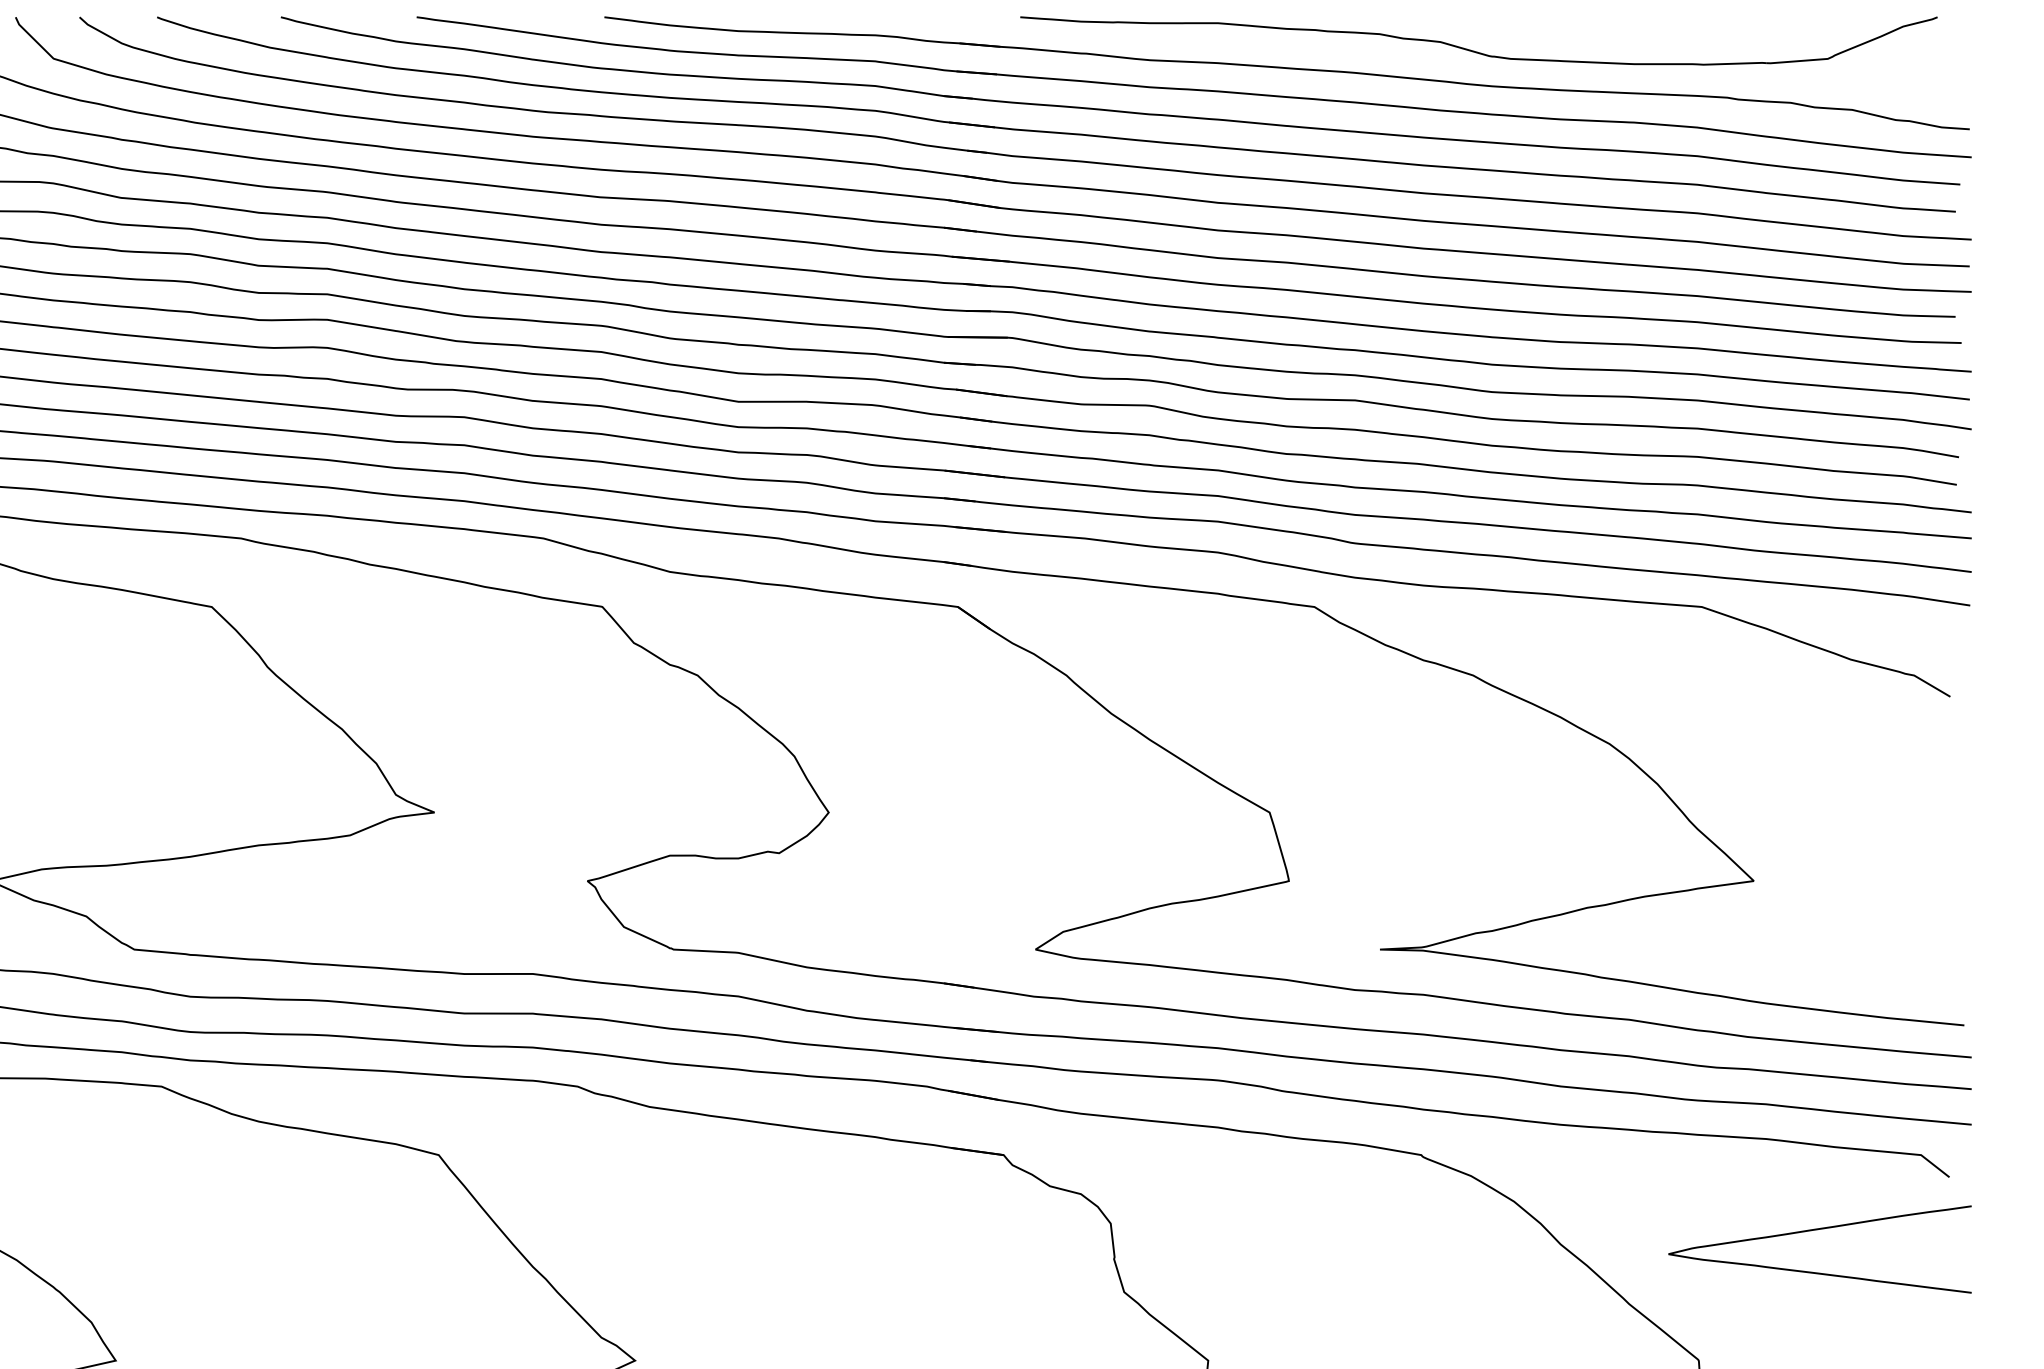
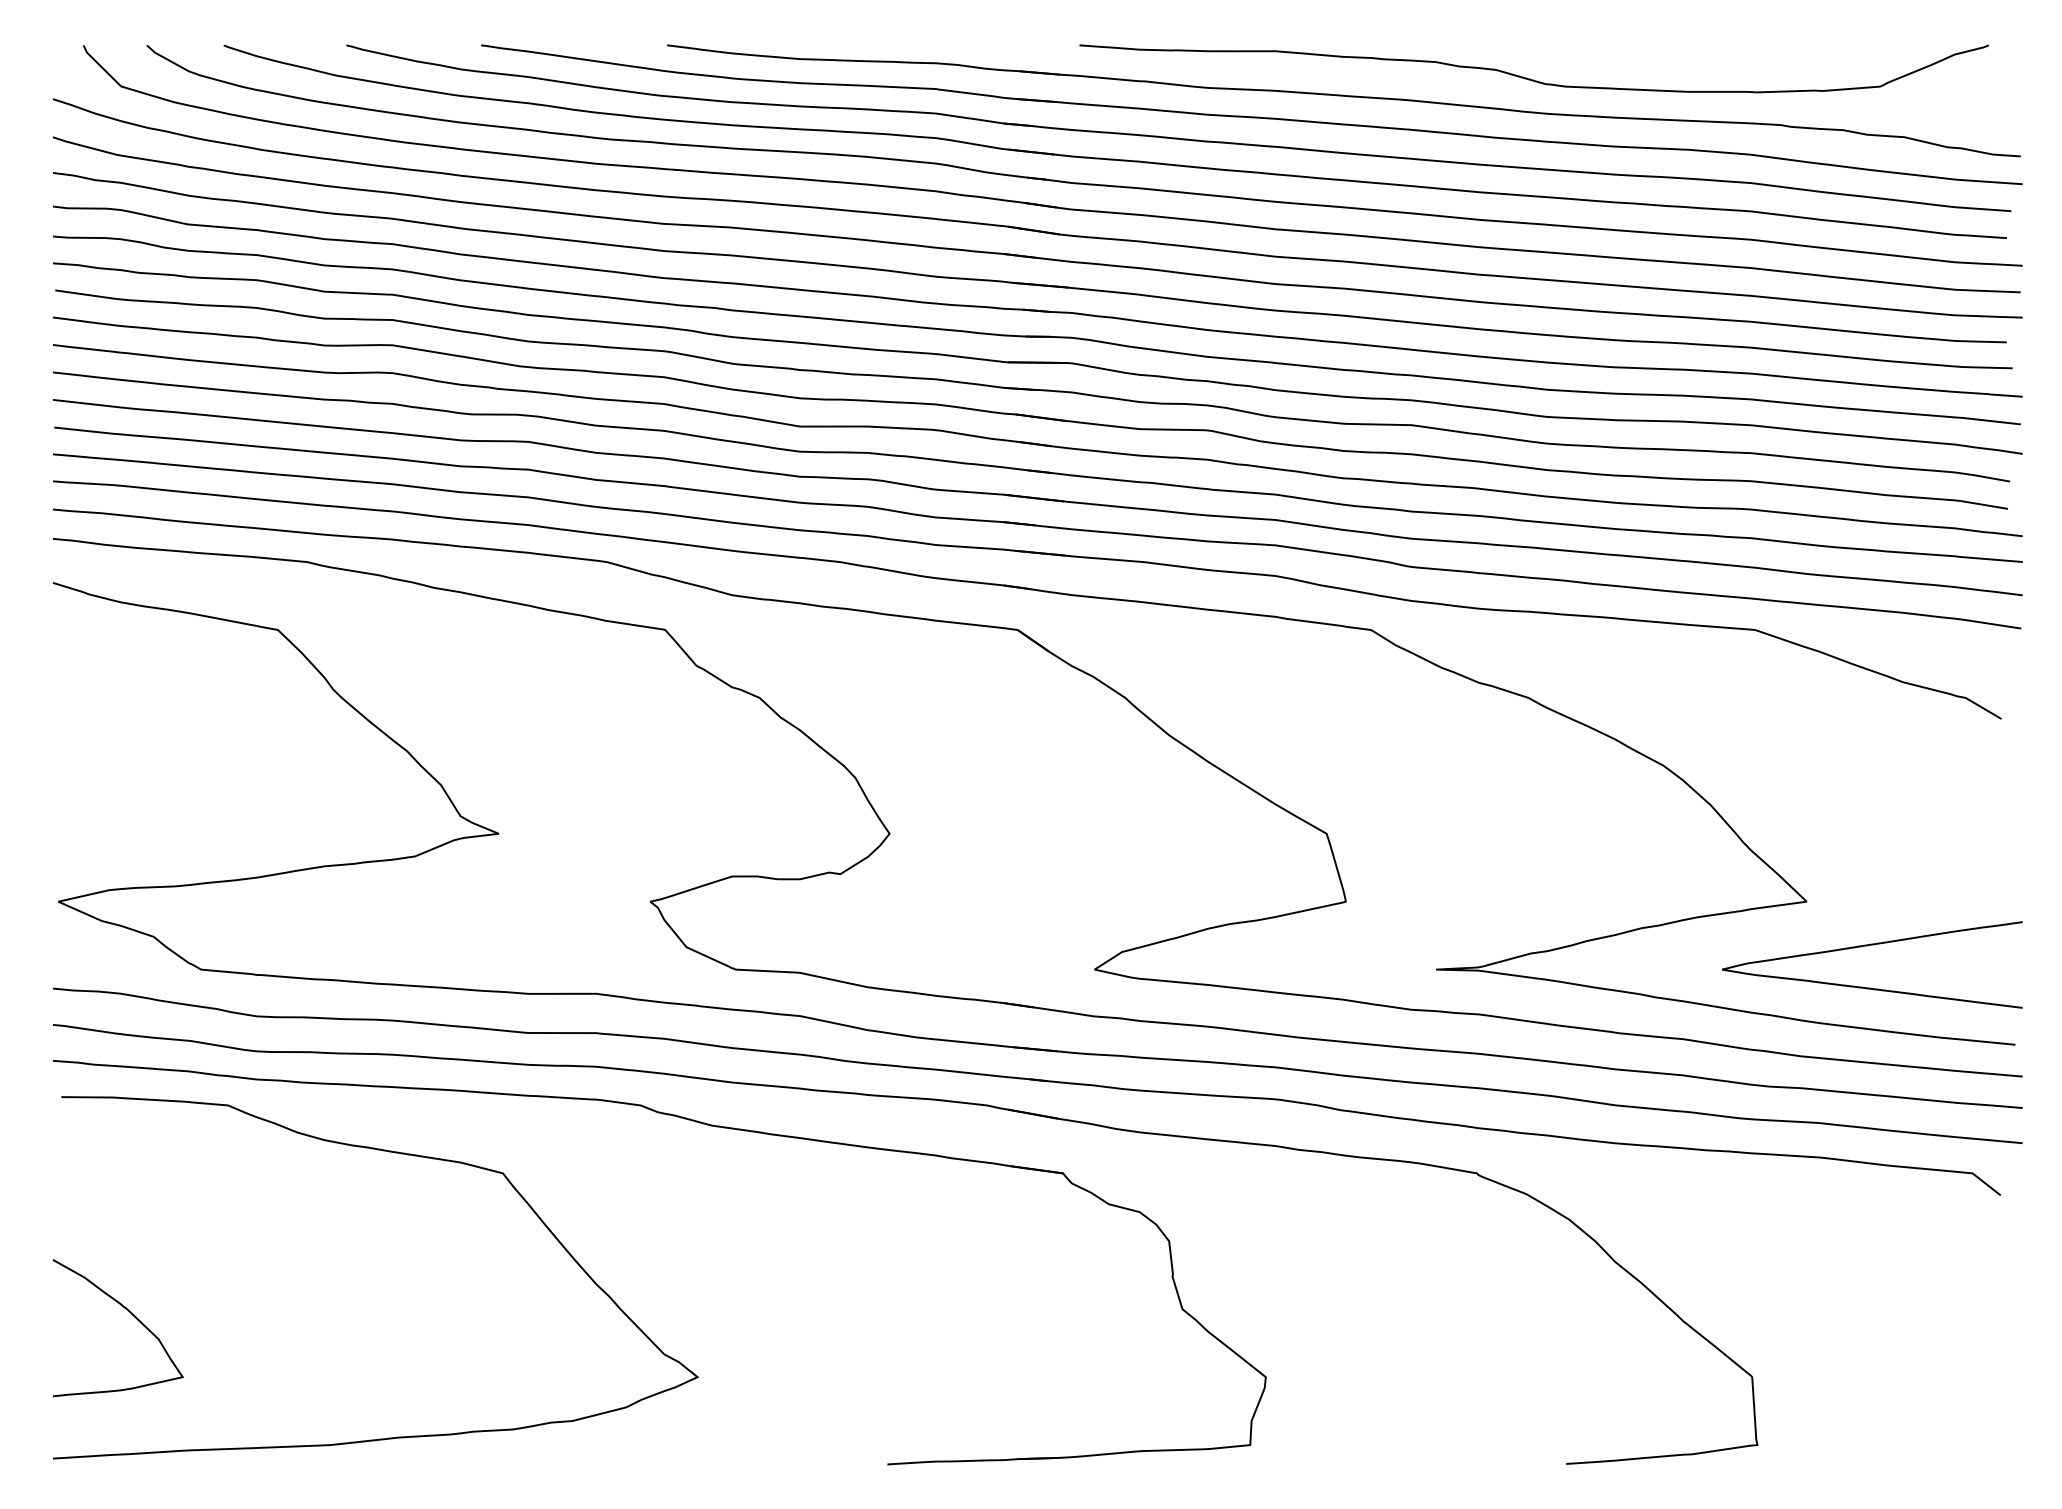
curve: (1815, 1230) -> (1867, 946), moved

